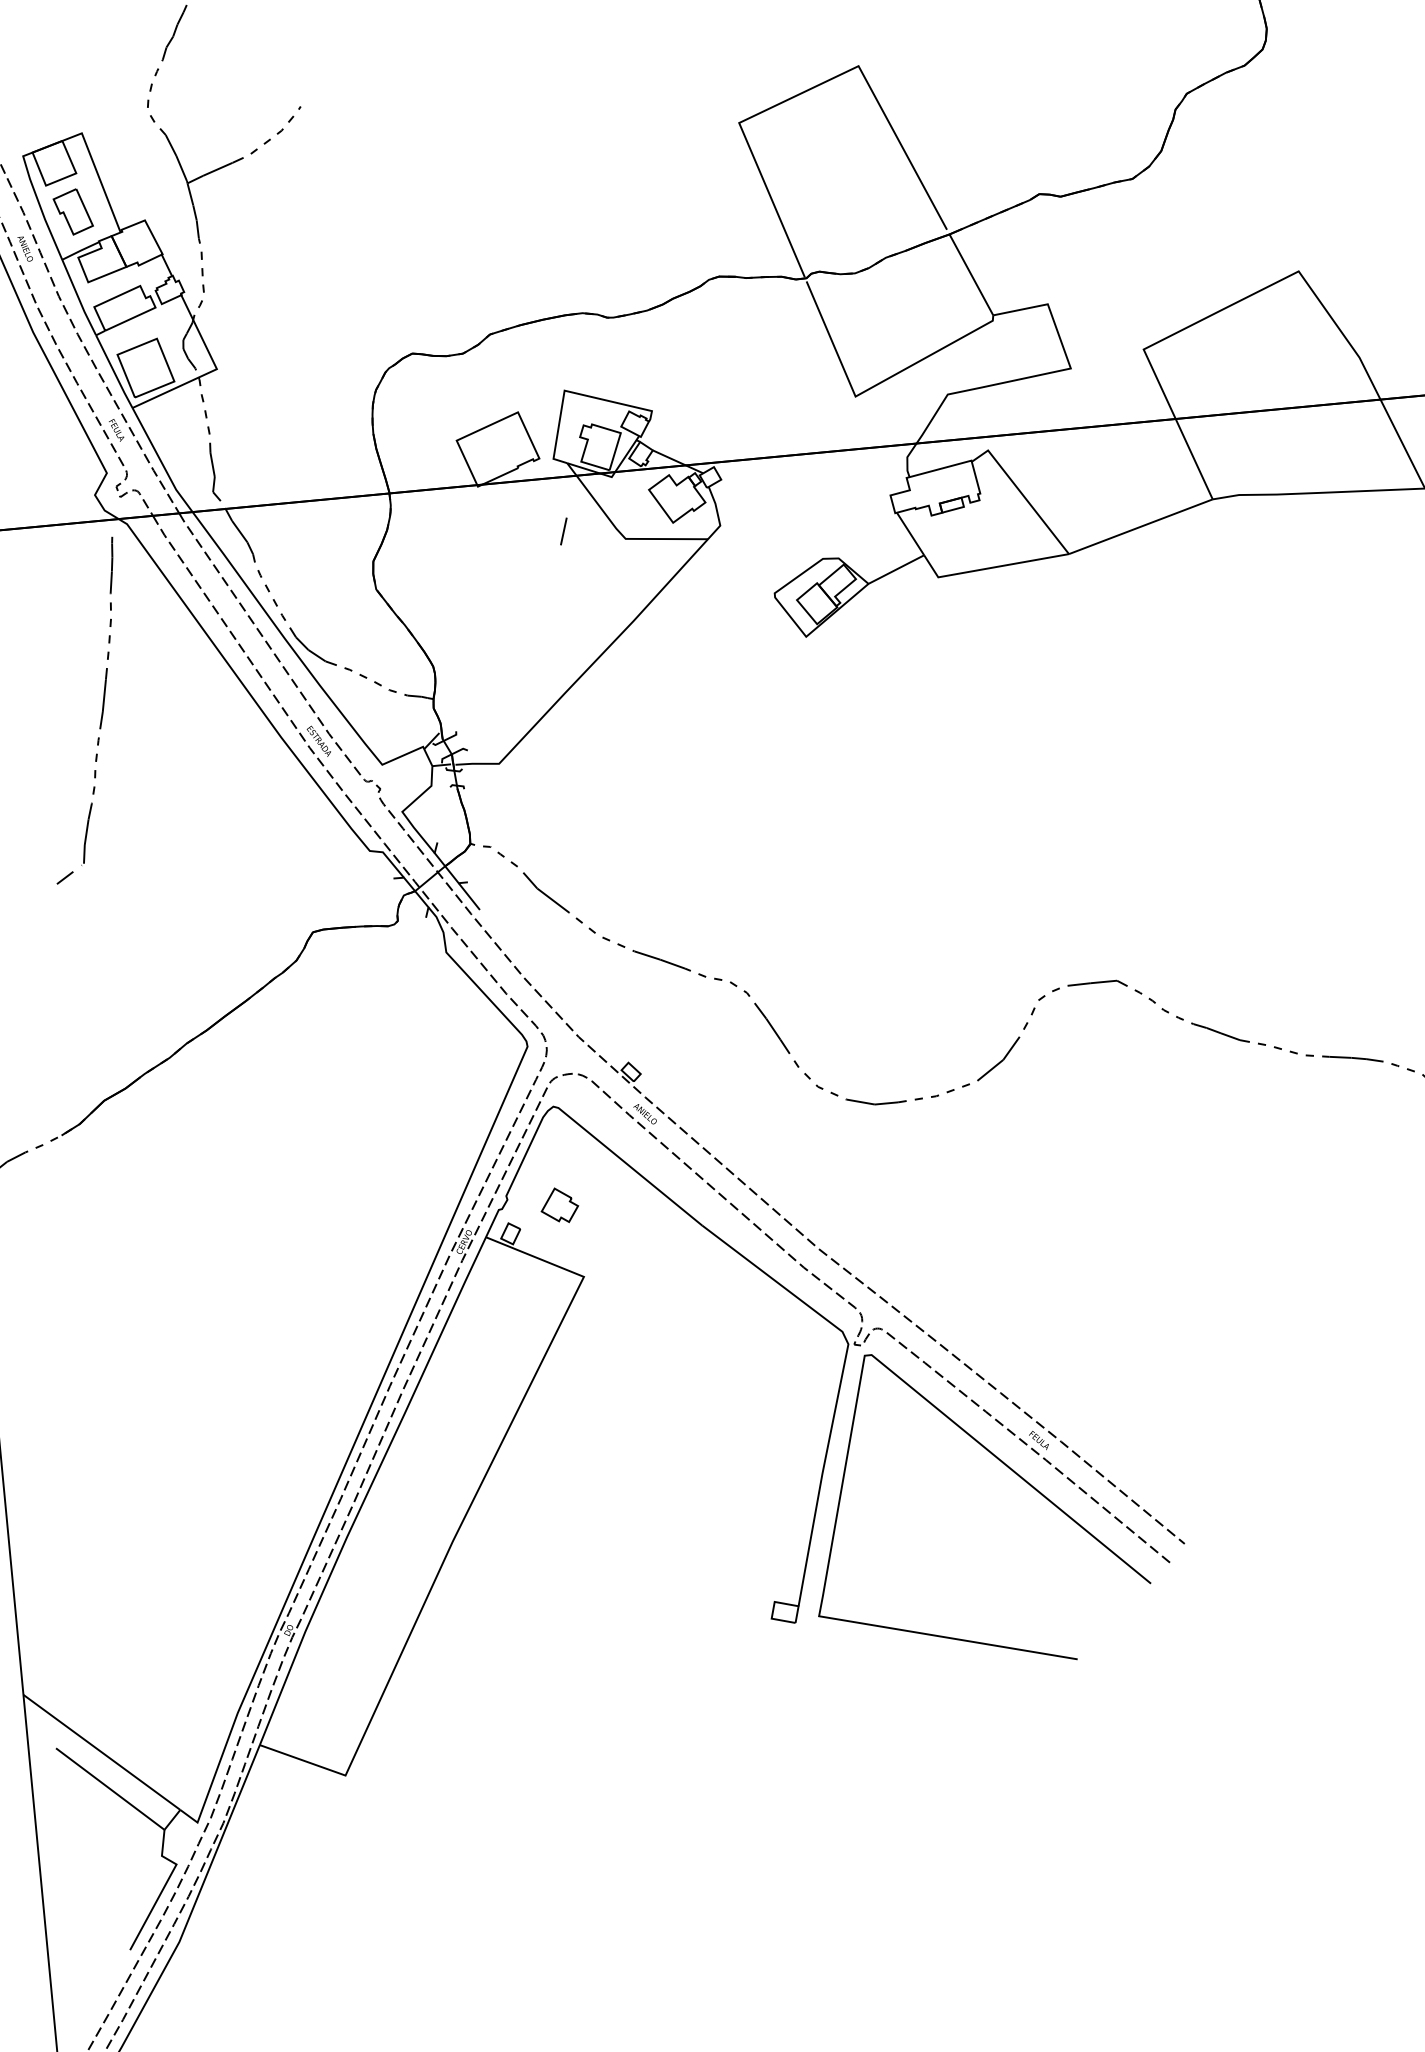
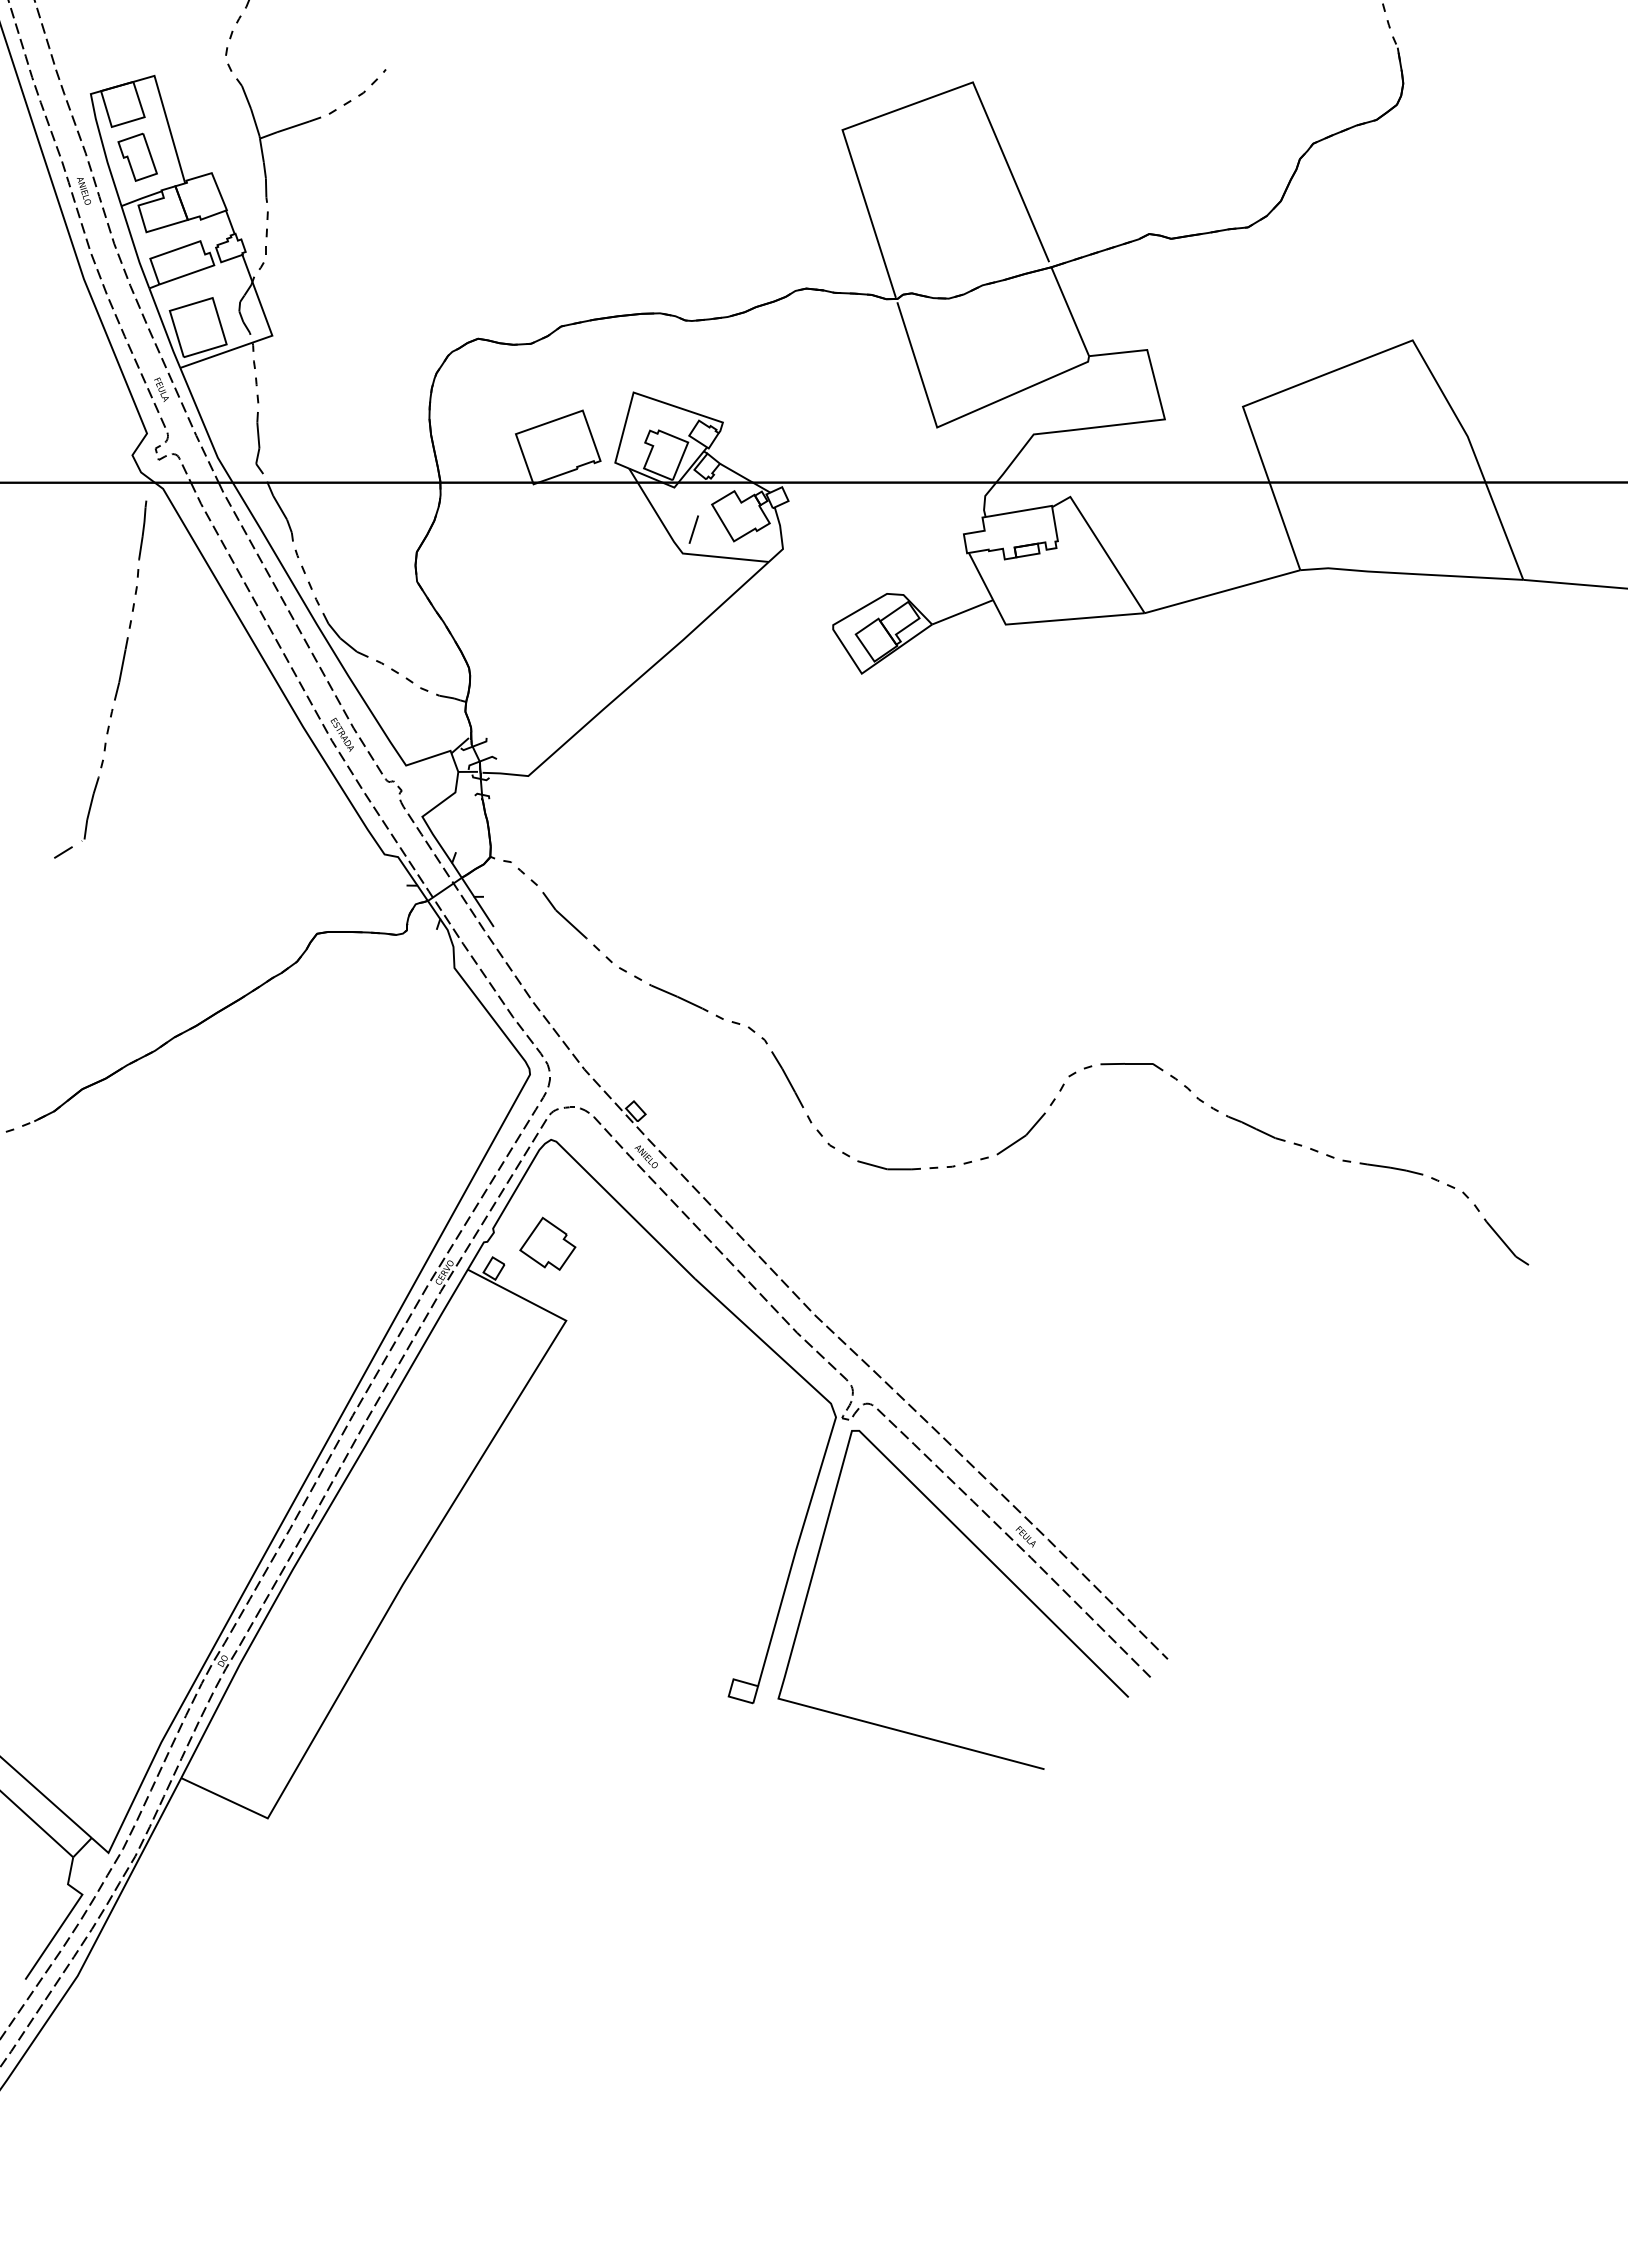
line: (563, 531) -> (693, 529), moved
part: (559, 1205) -> (547, 1243), size x1.43

